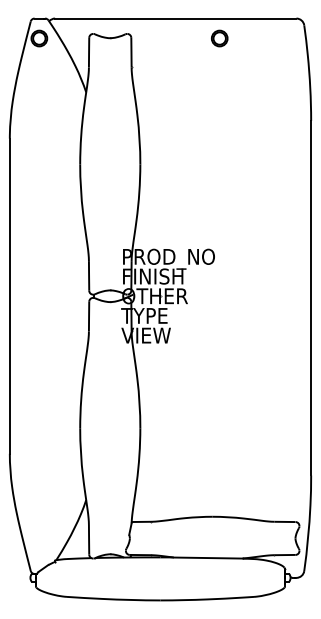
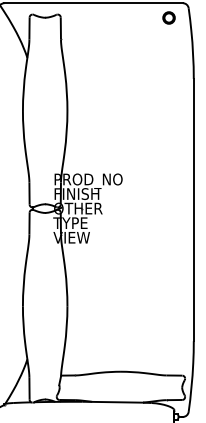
part: (219, 38) -> (168, 17), moved

